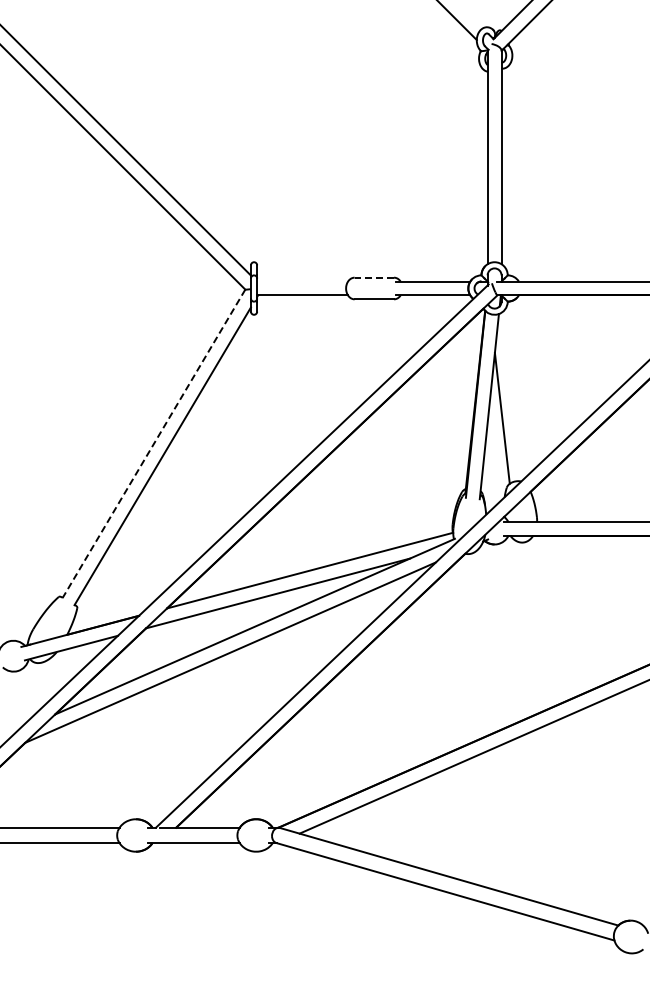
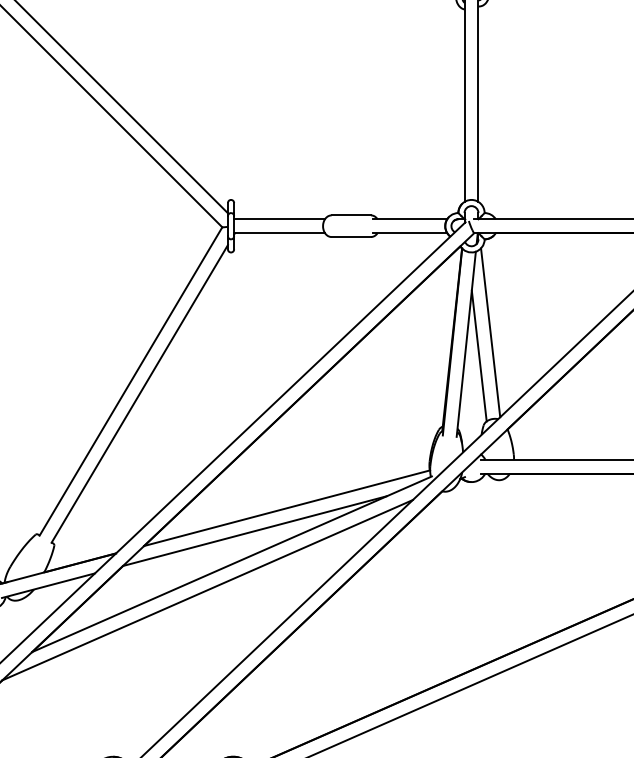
line: (374, 277) -> (351, 215), dashed -> solid
line: (302, 281) -> (279, 219), added
line: (513, 394) -> (490, 332), added
line: (153, 444) -> (130, 382), dashed -> solid

